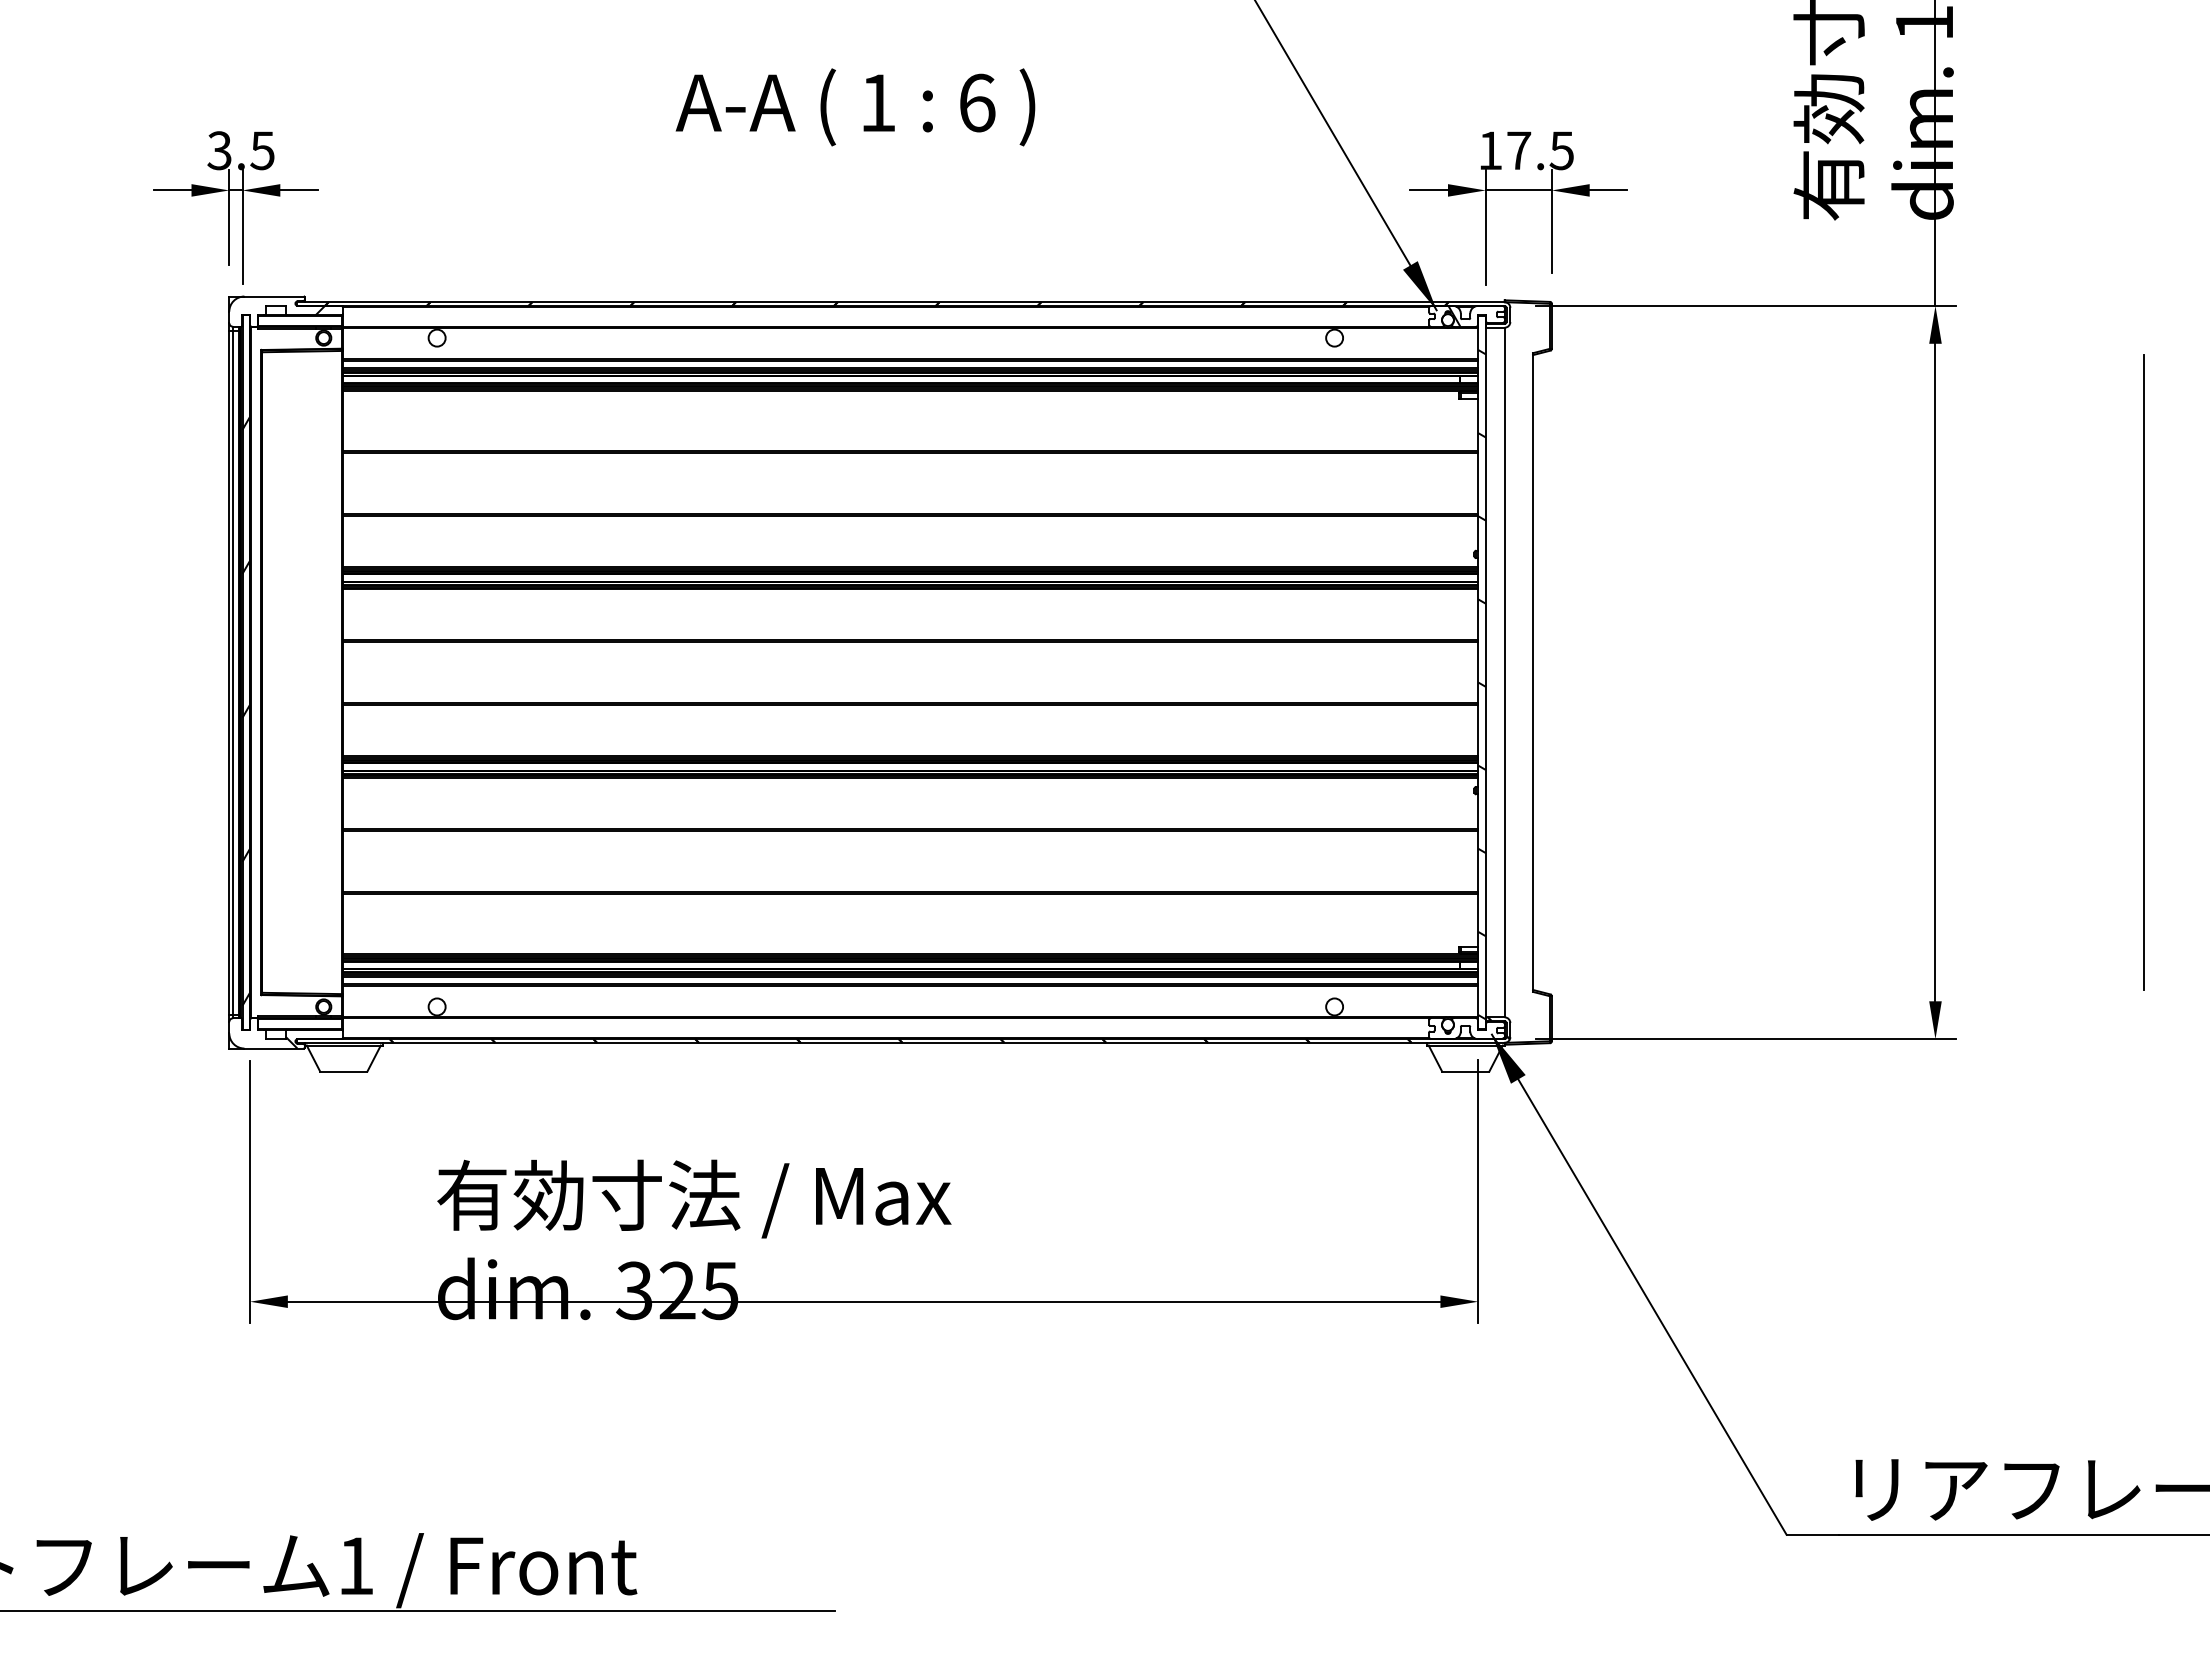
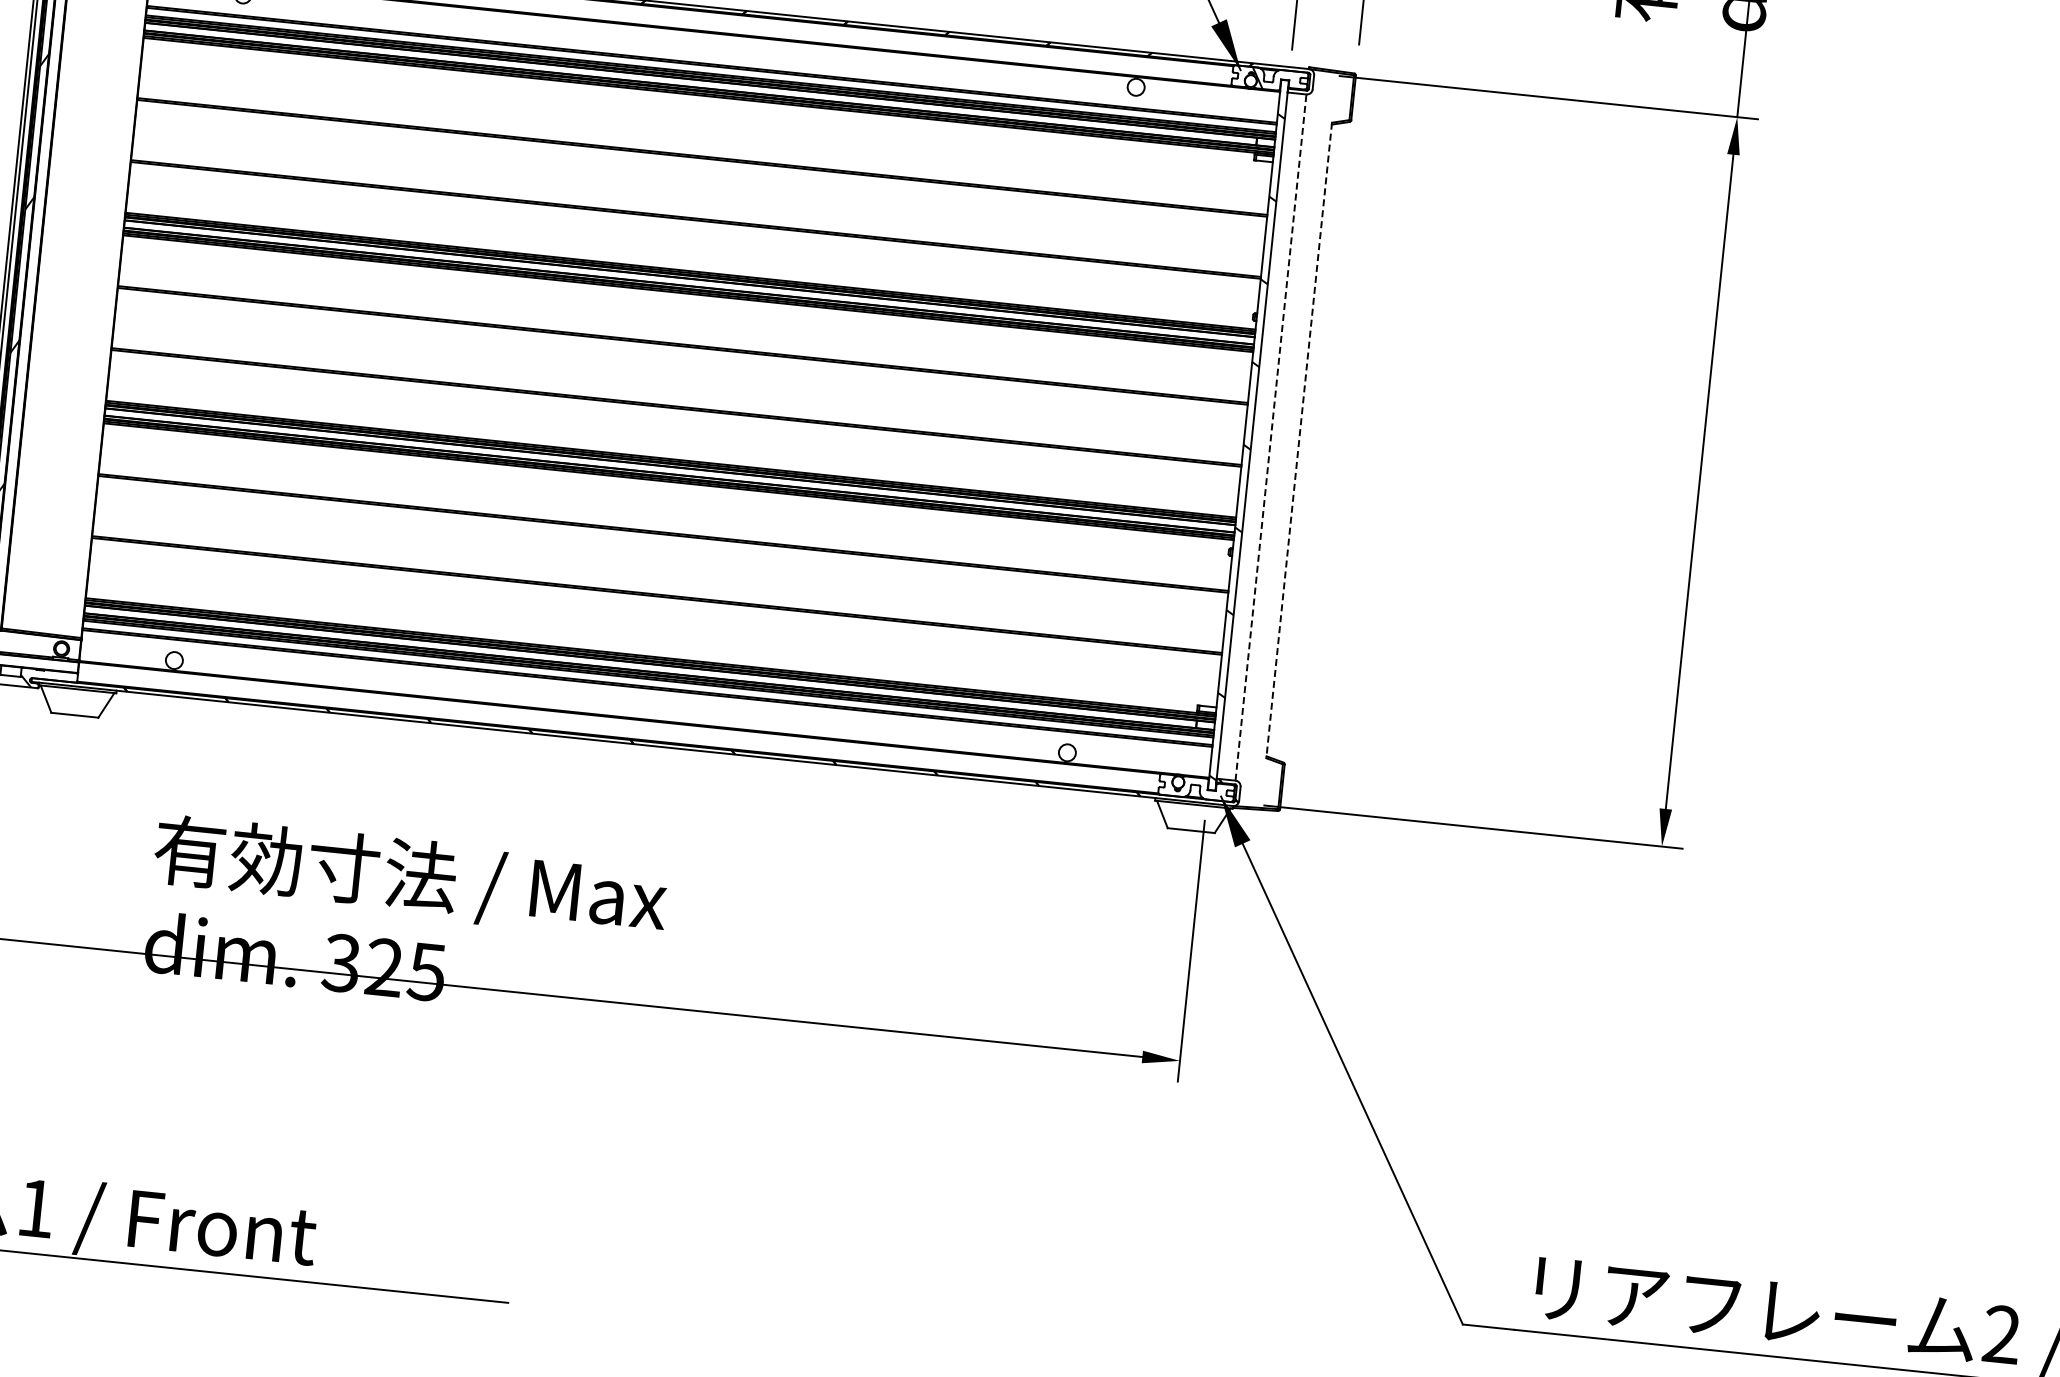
line: (1504, 672) -> (1270, 437), solid -> dashed
line: (2143, 672) -> (1906, 503), removed
line: (1533, 673) -> (1299, 441), solid -> dashed

